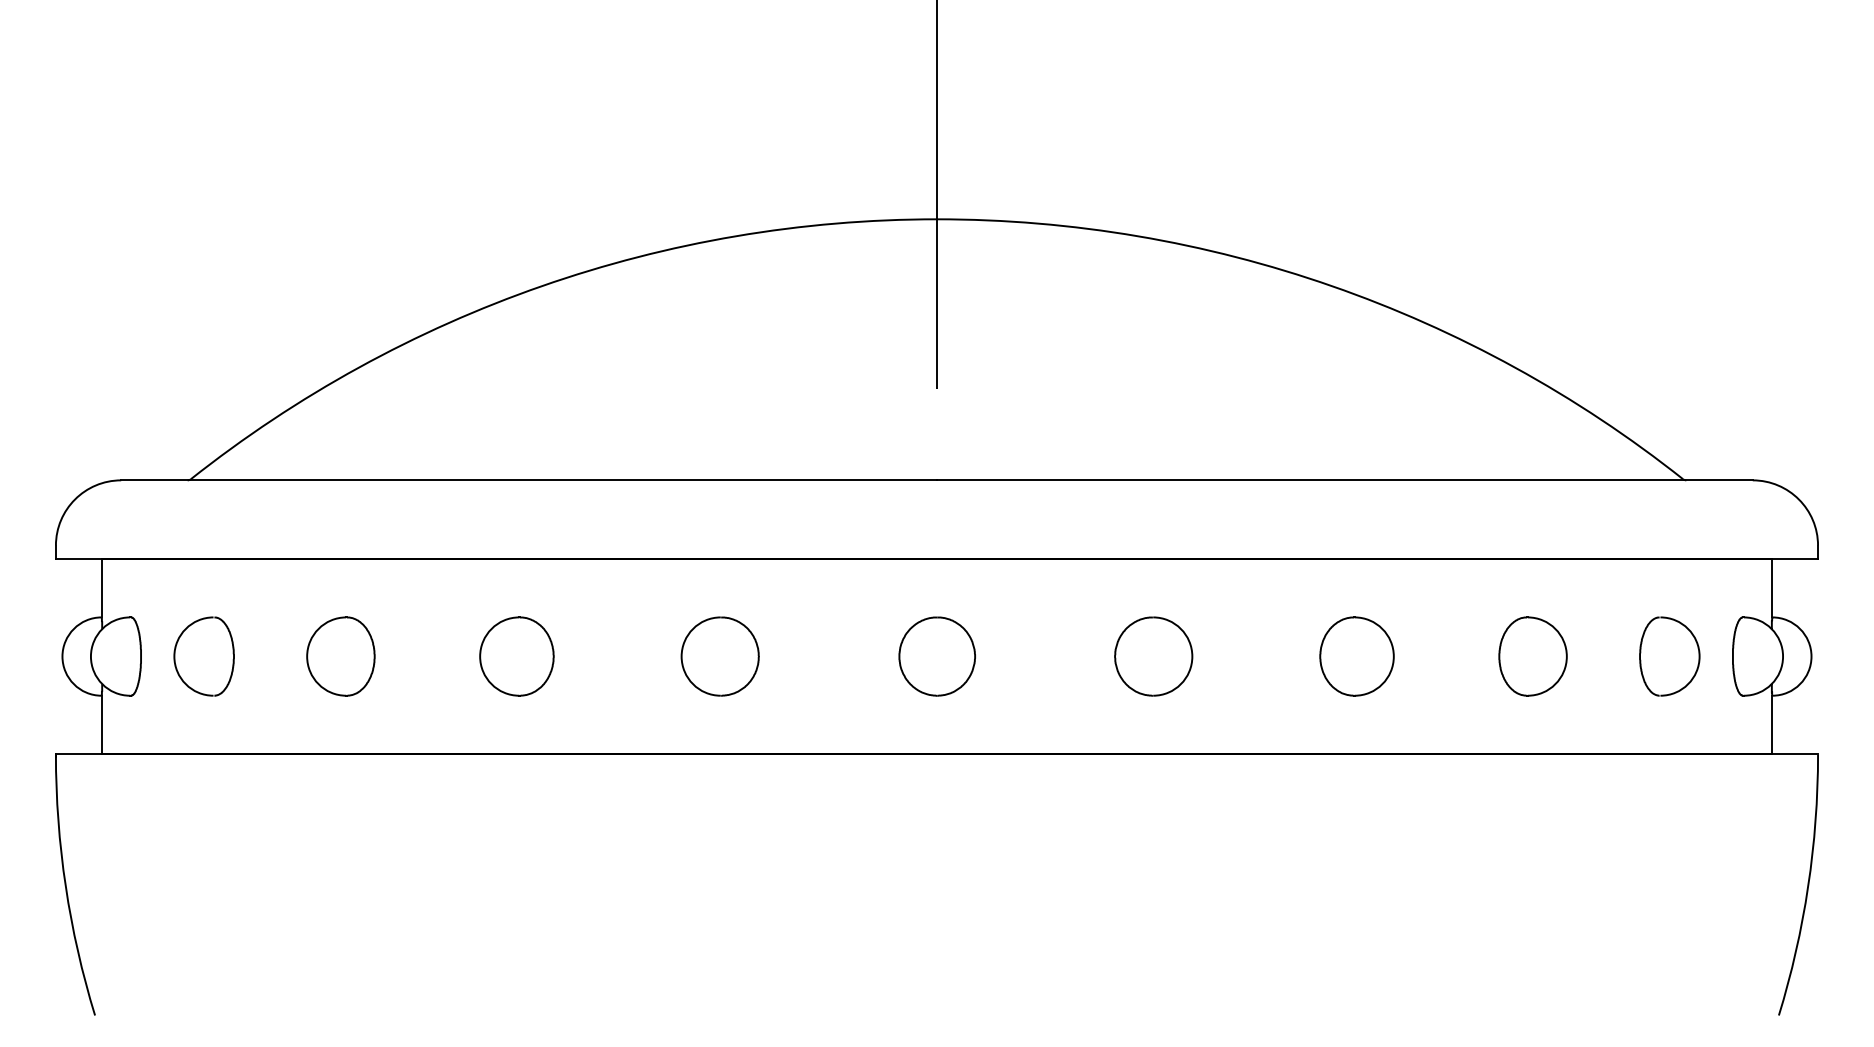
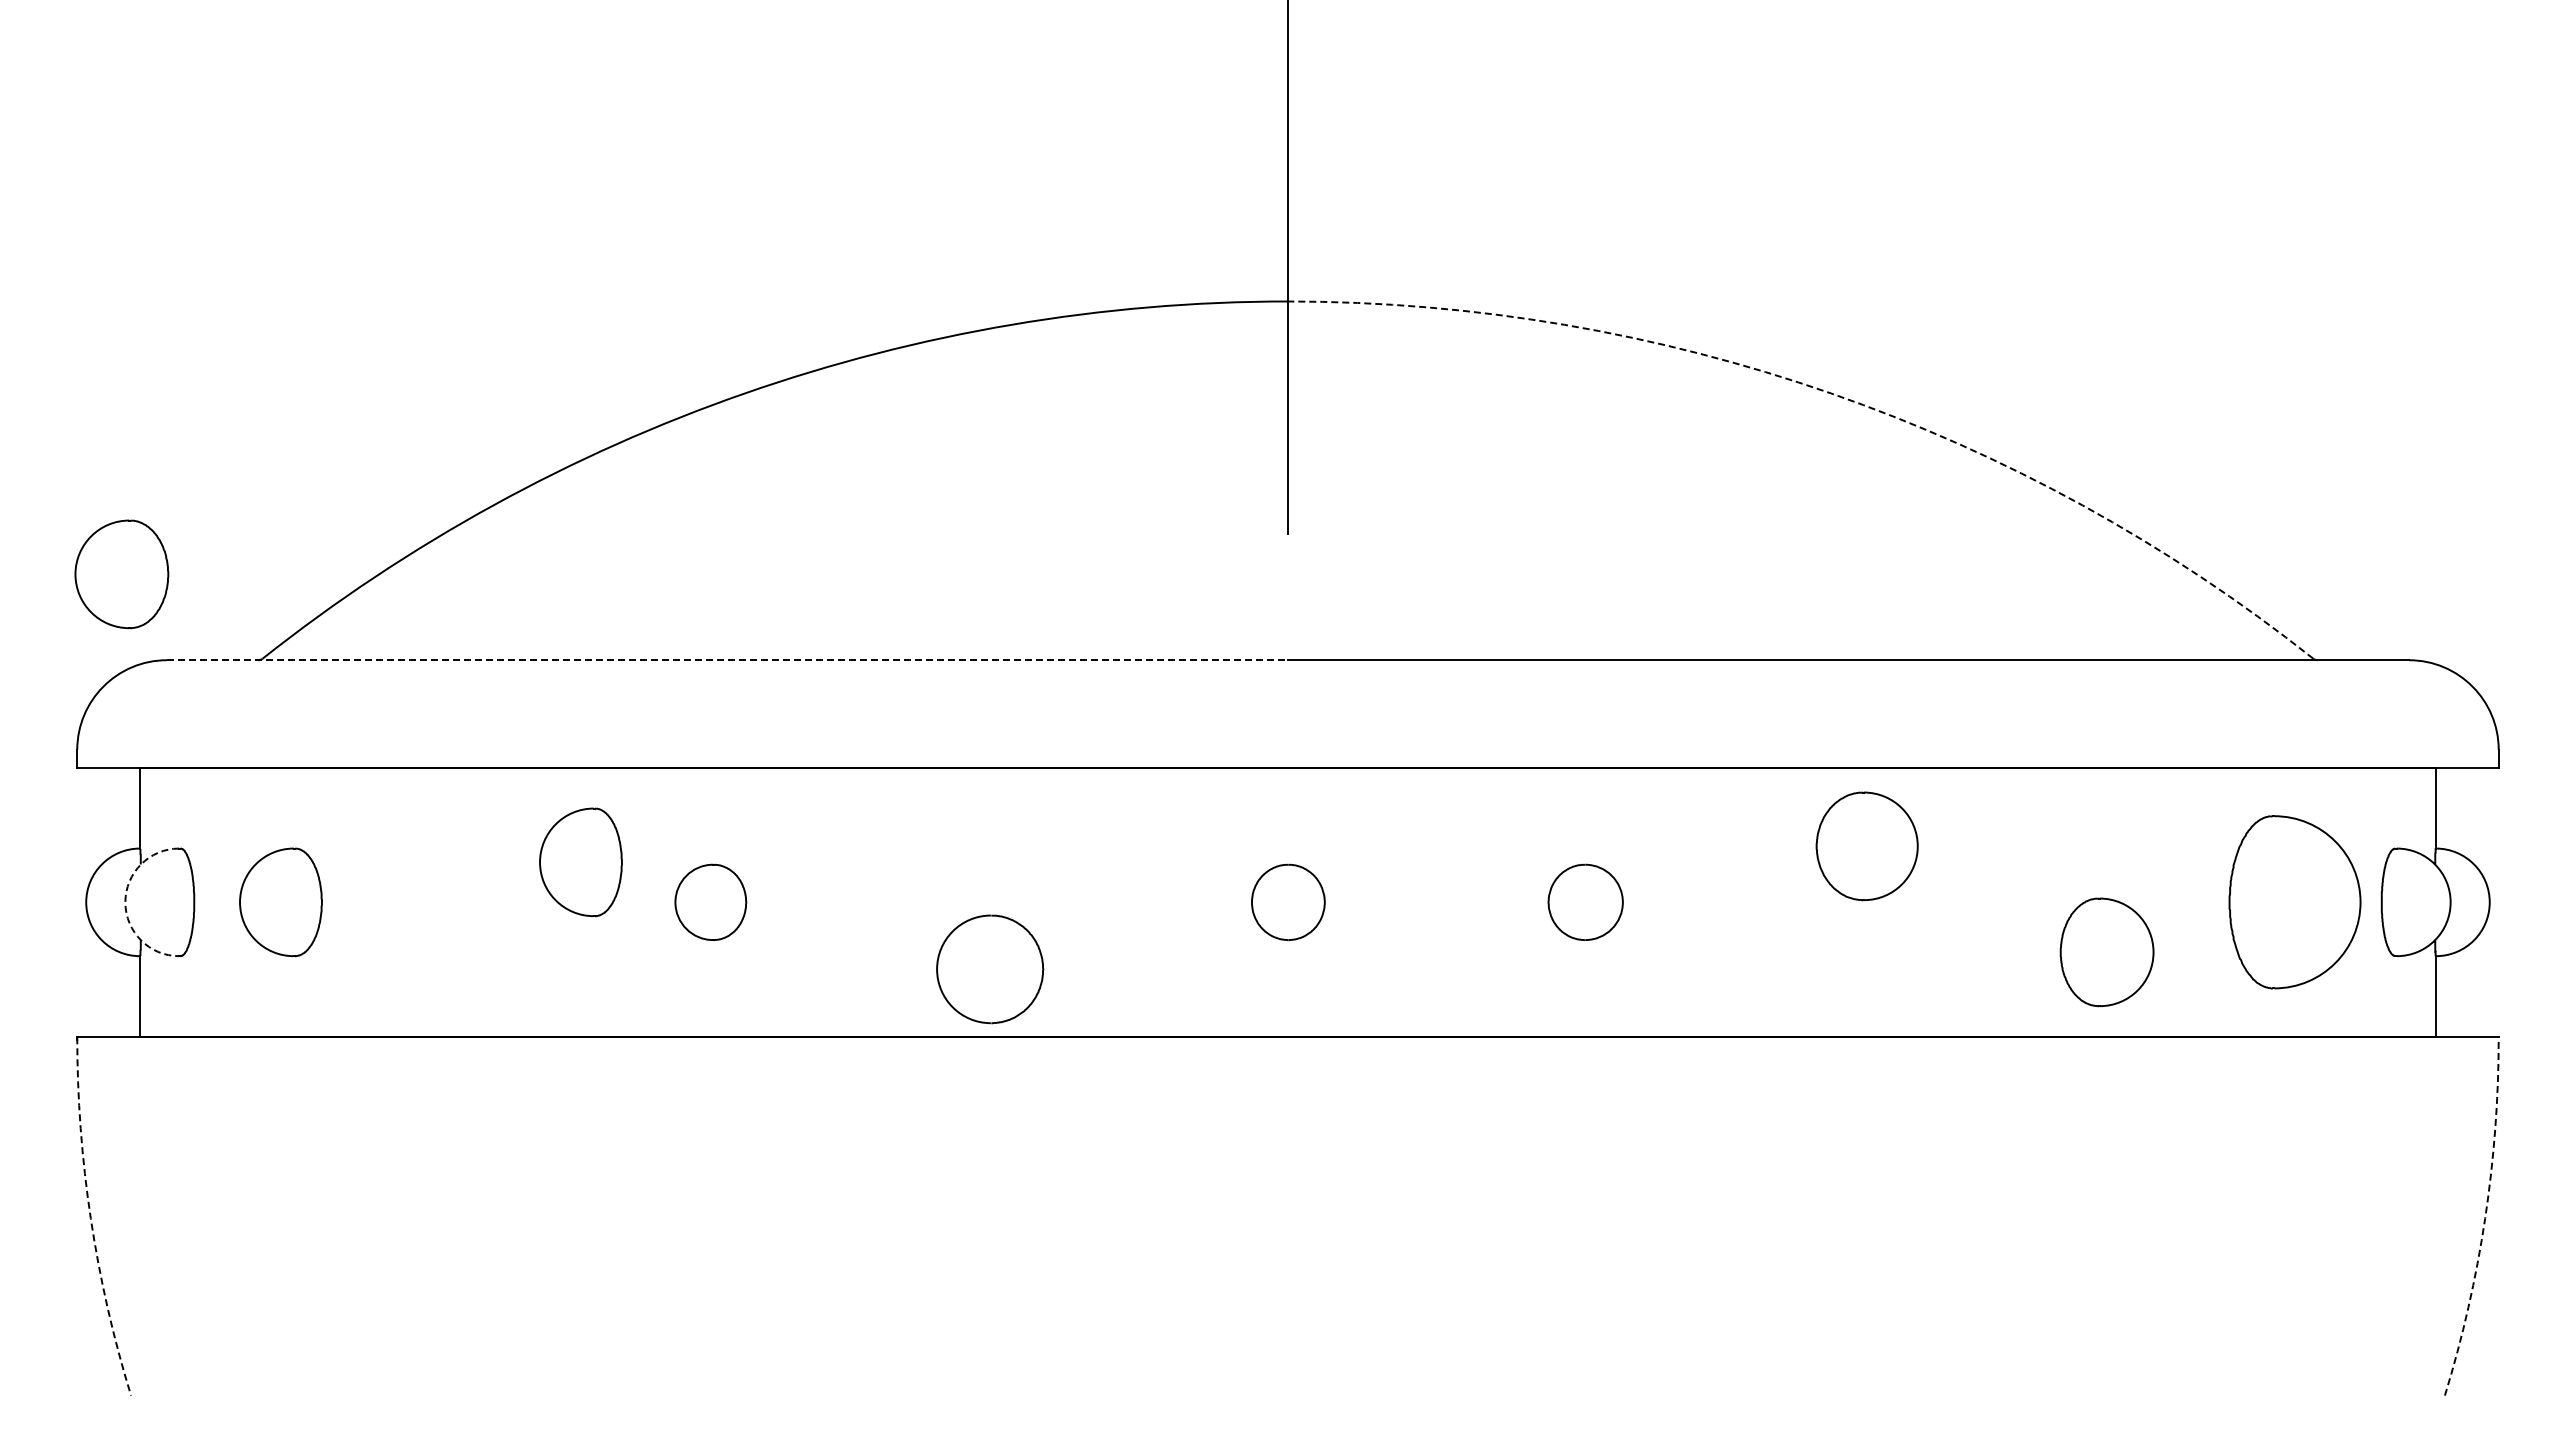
arc: (1331, 286) -> (1830, 393), solid -> dashed
line: (529, 480) -> (727, 660), solid -> dashed
part: (422, 627) -> (580, 862), added
arc: (91, 656) -> (125, 902), solid -> dashed
part: (340, 656) -> (121, 574), moved
part: (516, 656) -> (710, 902), size x0.7
part: (720, 656) -> (990, 969), moved
part: (937, 656) -> (1288, 902), size x0.7
part: (1153, 656) -> (1585, 902), size x0.7
part: (1356, 656) -> (1866, 846), moved
part: (1532, 656) -> (2106, 952), moved
part: (1669, 656) -> (2294, 902), size x1.6
arc: (65, 886) -> (90, 1218), solid -> dashed
arc: (1808, 886) -> (2485, 1218), solid -> dashed

